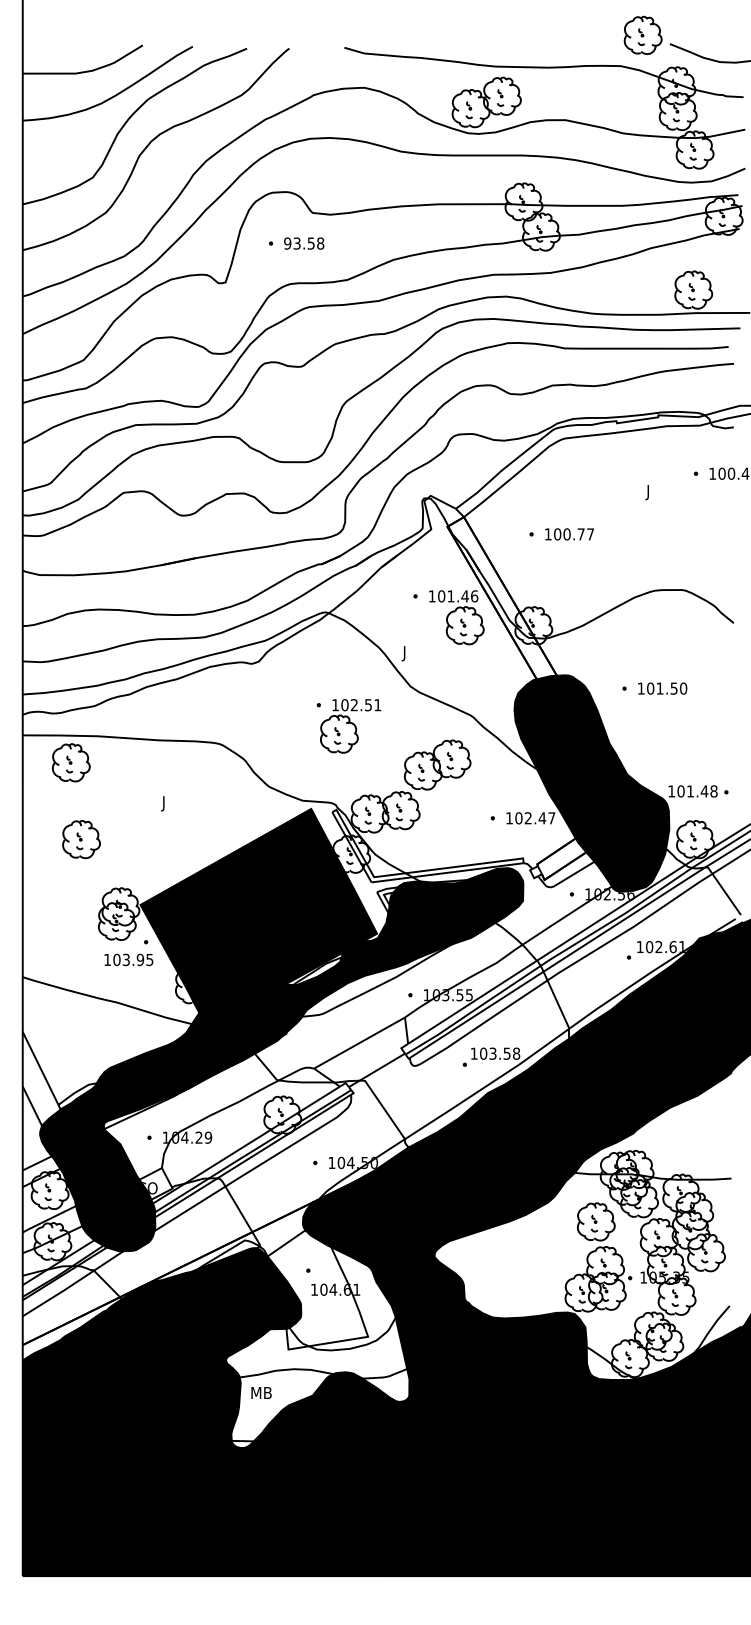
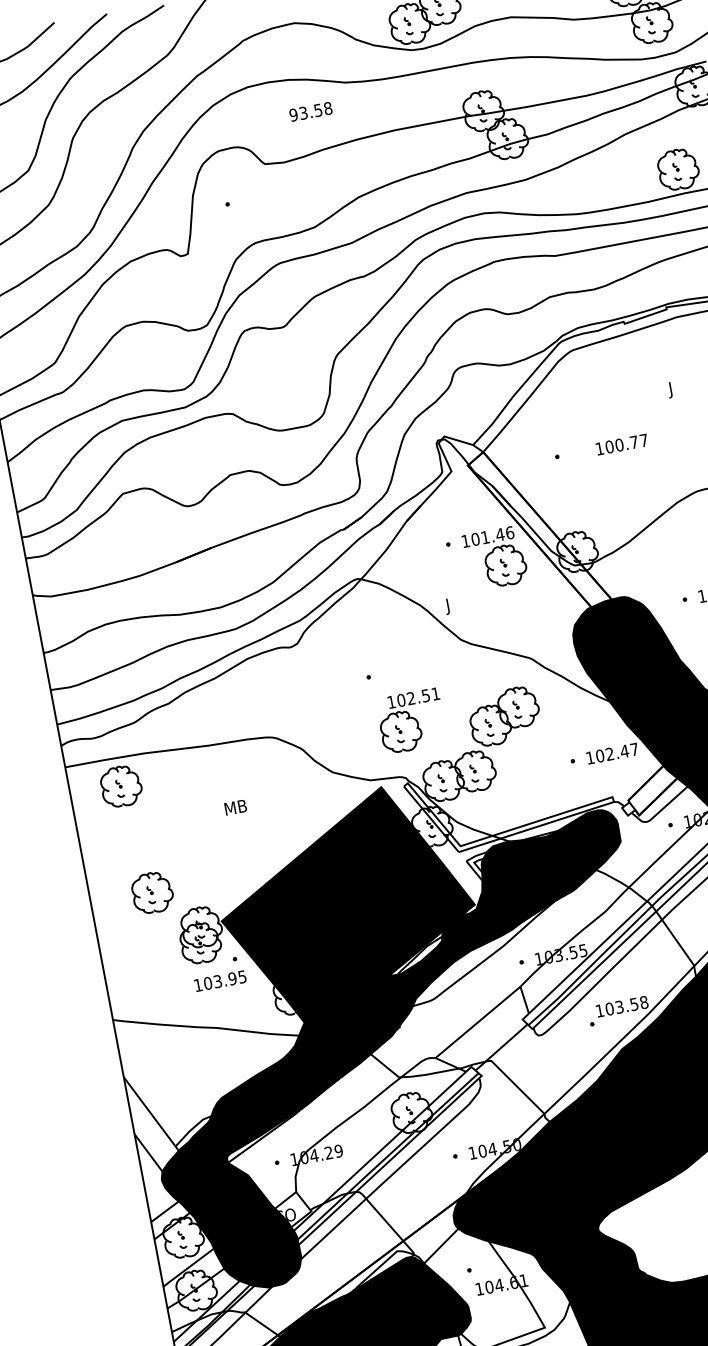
text: (304, 243) -> (311, 111), moved
text: (569, 534) -> (622, 444), moved
part: (350, 726) -> (411, 721), moved
text: (172, 803) -> (235, 808), J -> MB
part: (81, 839) -> (152, 892), moved

